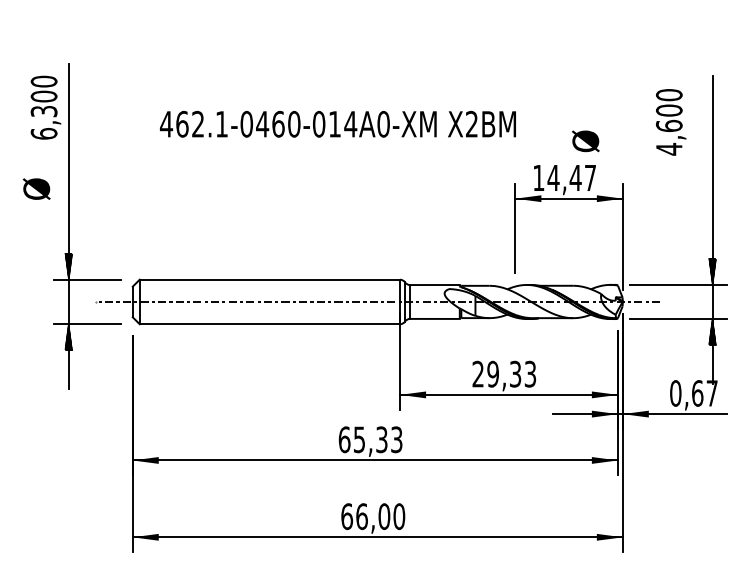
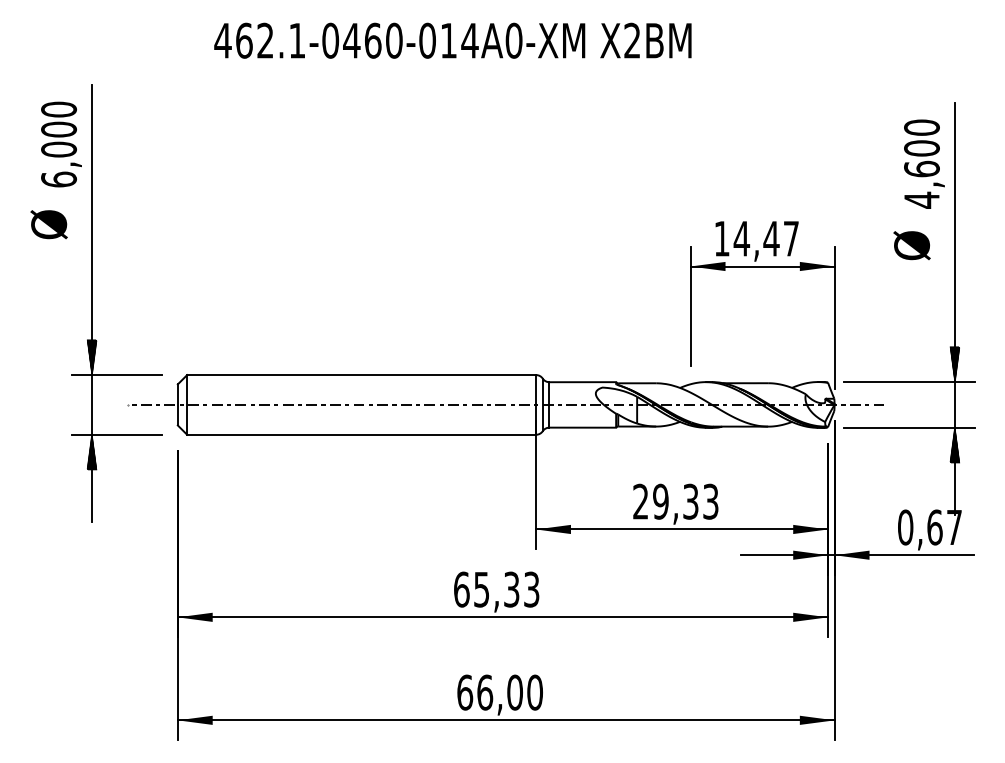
text: (44, 111) -> (59, 149), 6,300 -> 6,000
text: (671, 121) -> (924, 163), moved
text: (337, 124) -> (452, 40), moved
text: (585, 141) -> (911, 245), moved
text: (36, 188) -> (48, 224), moved

